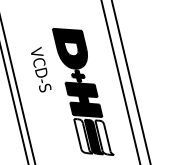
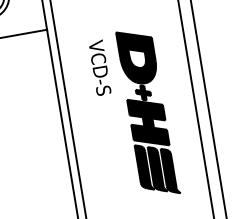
text: (41, 69) -> (100, 67), moved
fill: (83, 136) -> (144, 167), added
fill: (104, 137) -> (170, 170), added

